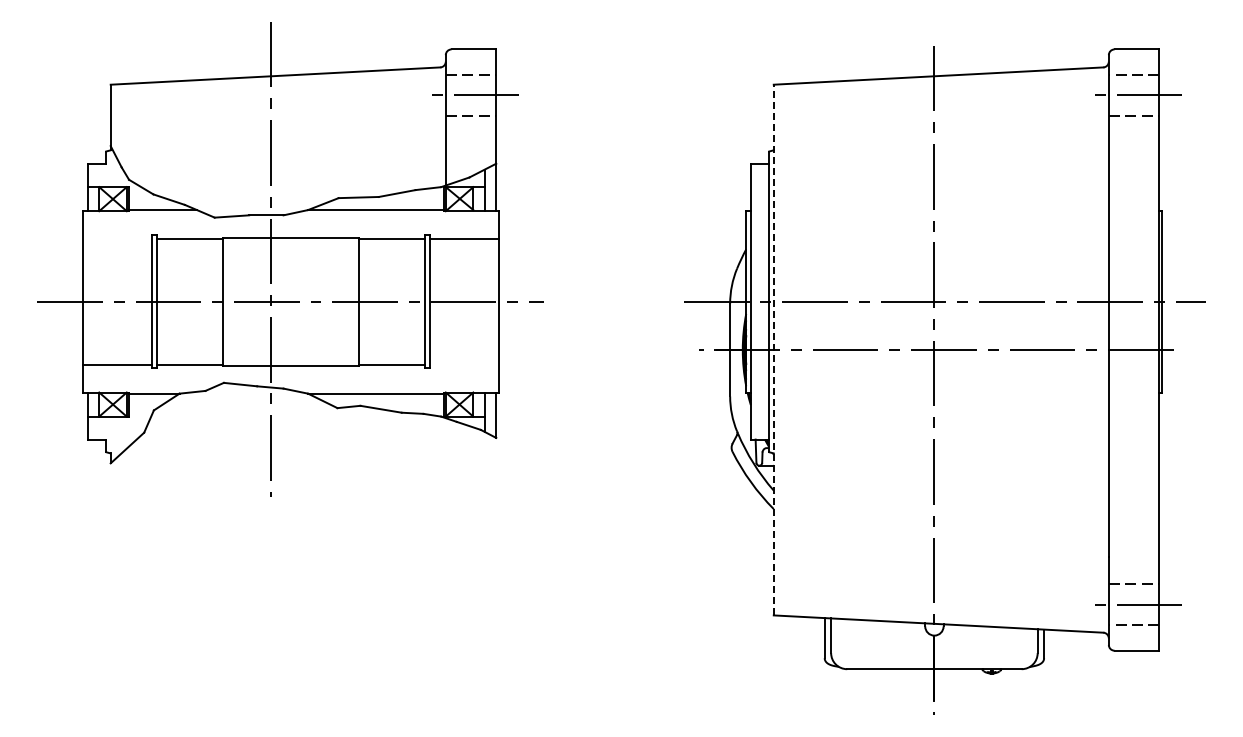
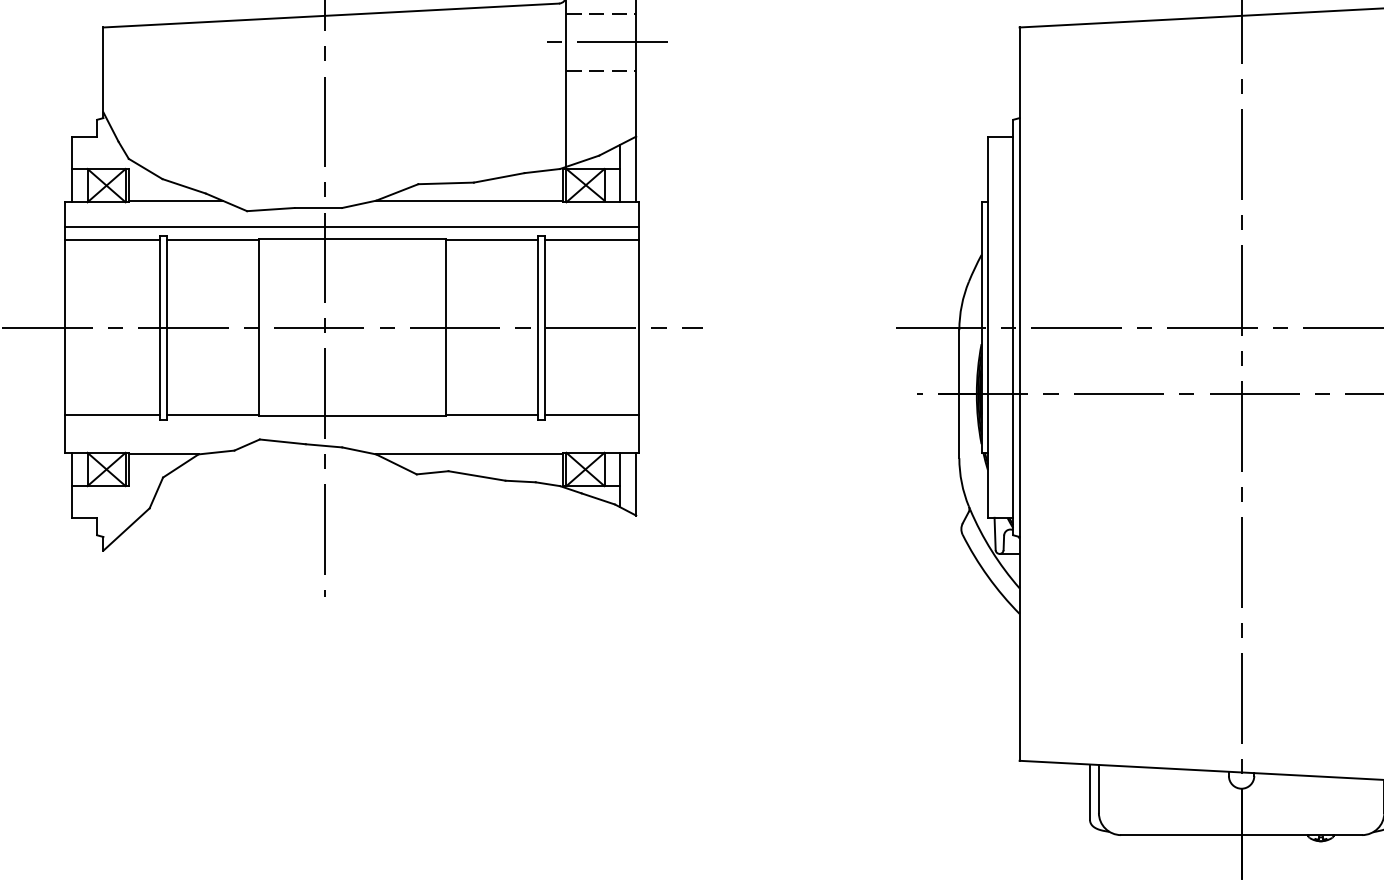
line: (290, 228) -> (351, 226), added
line: (117, 238) -> (112, 239), added
line: (773, 349) -> (1019, 393), dashed -> solid
line: (464, 364) -> (592, 414), added

